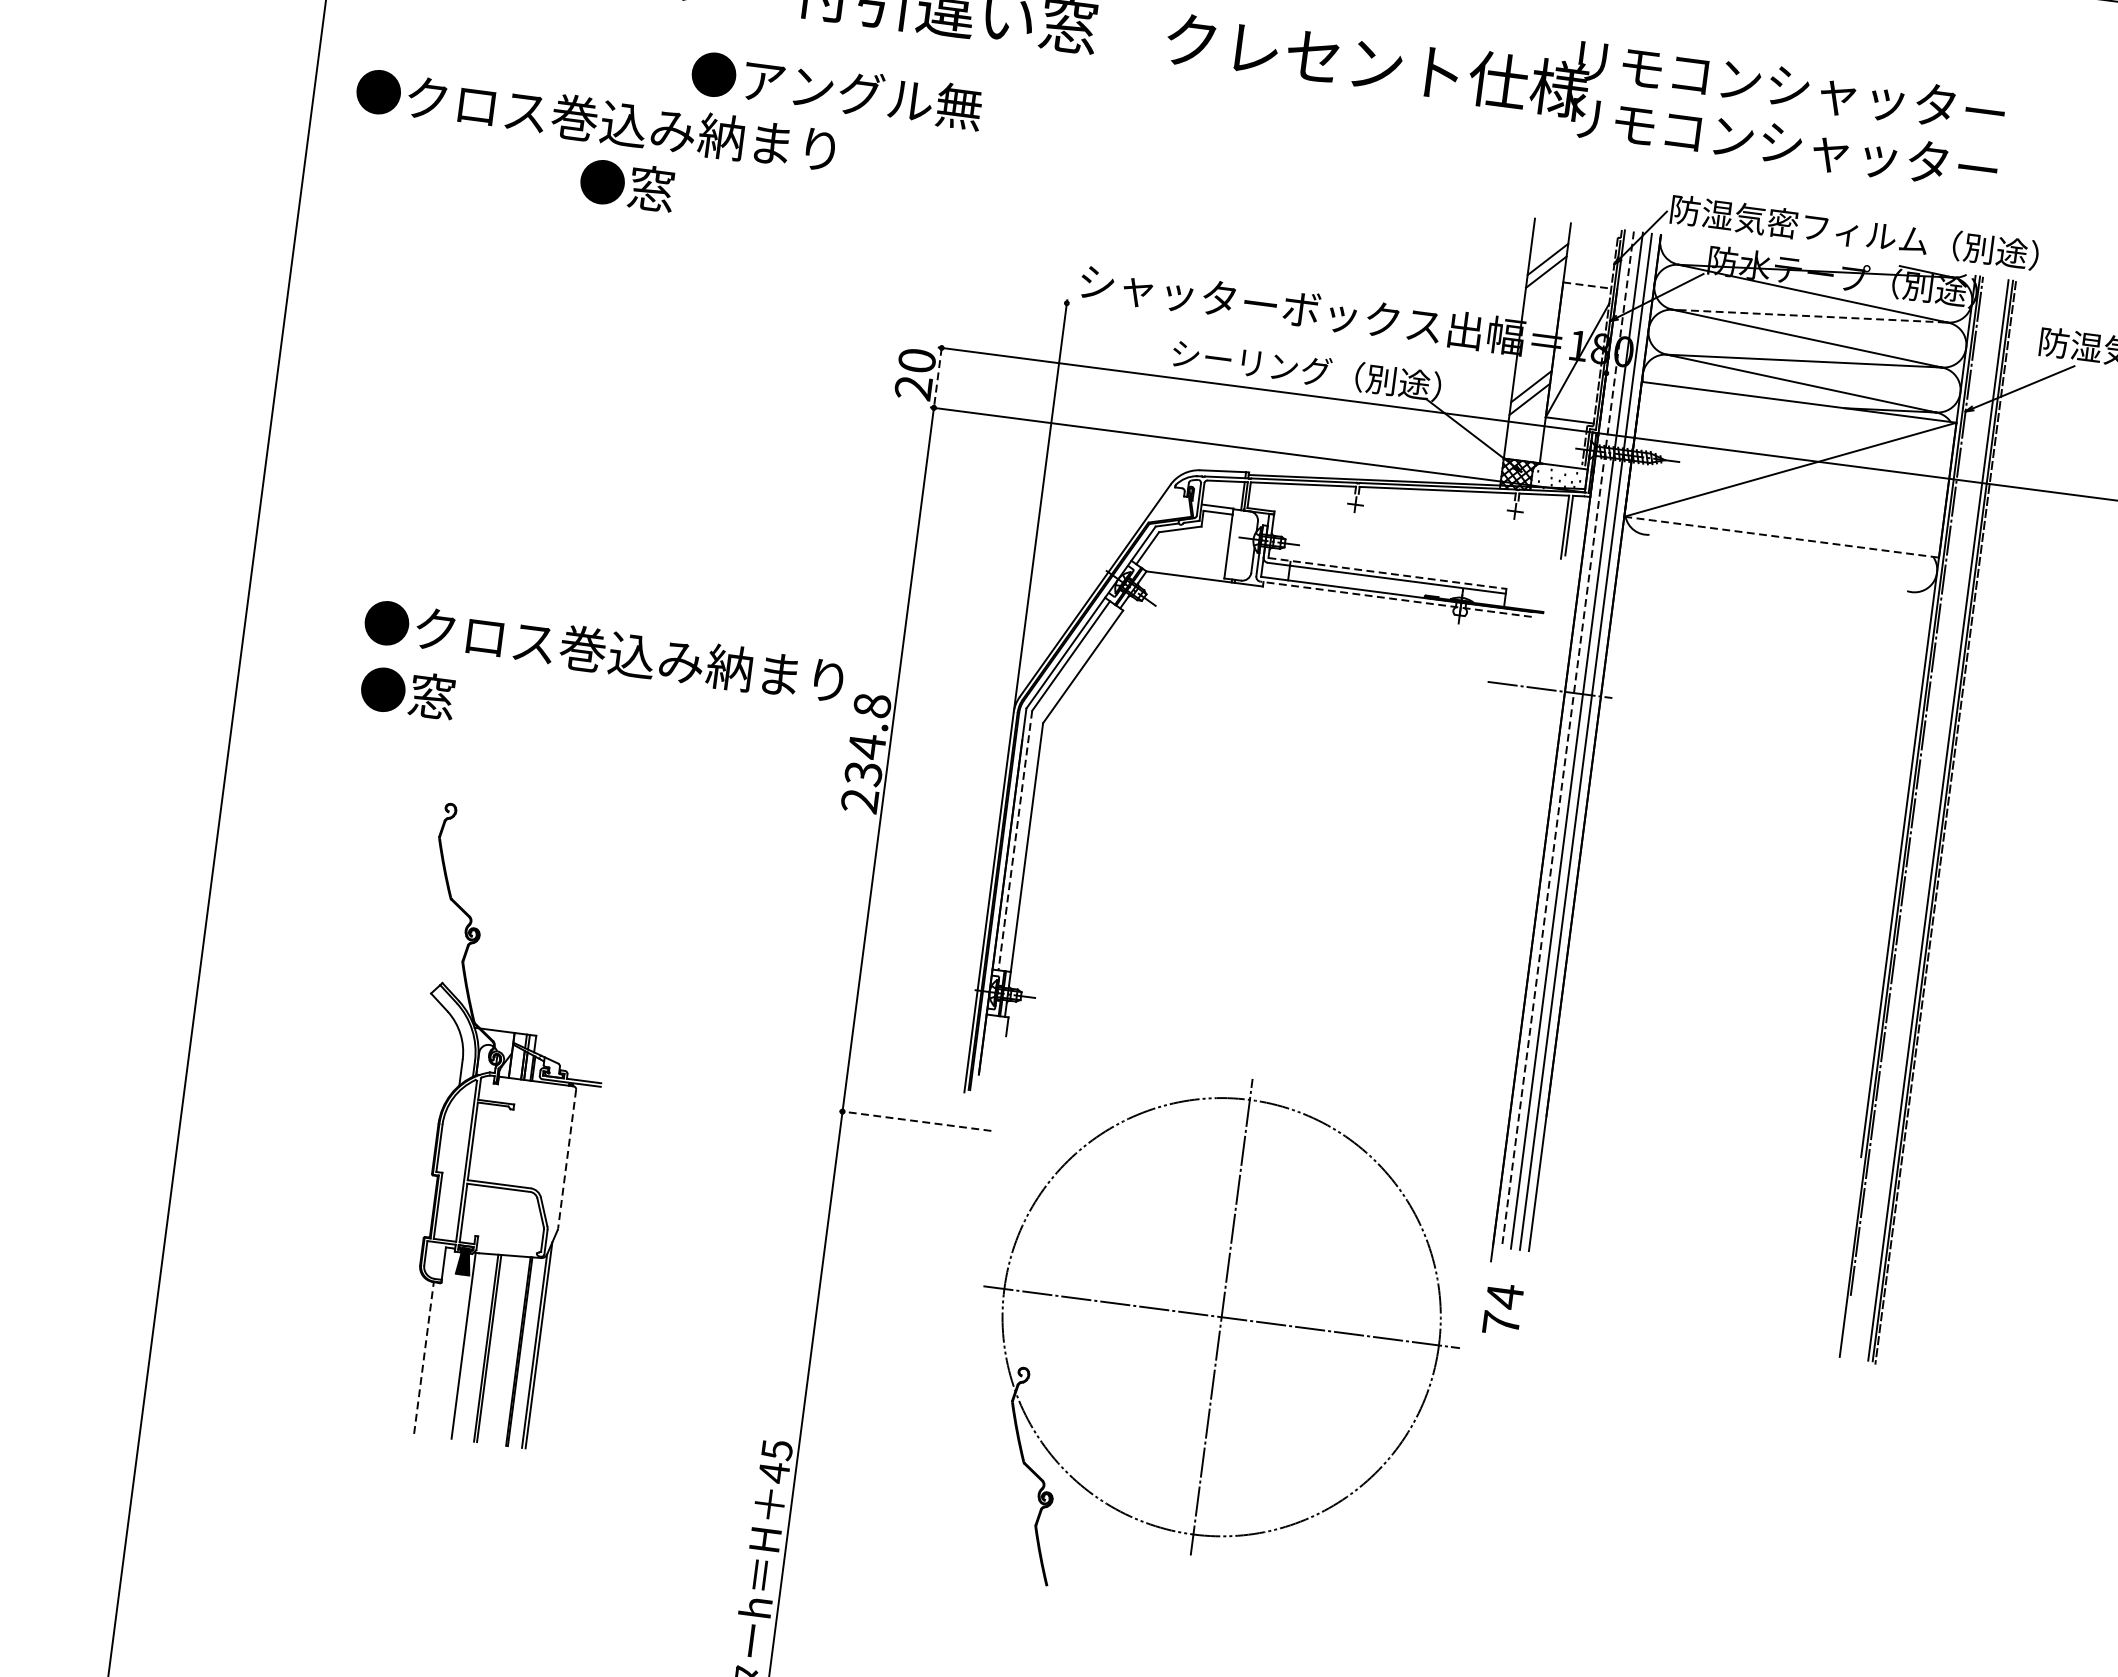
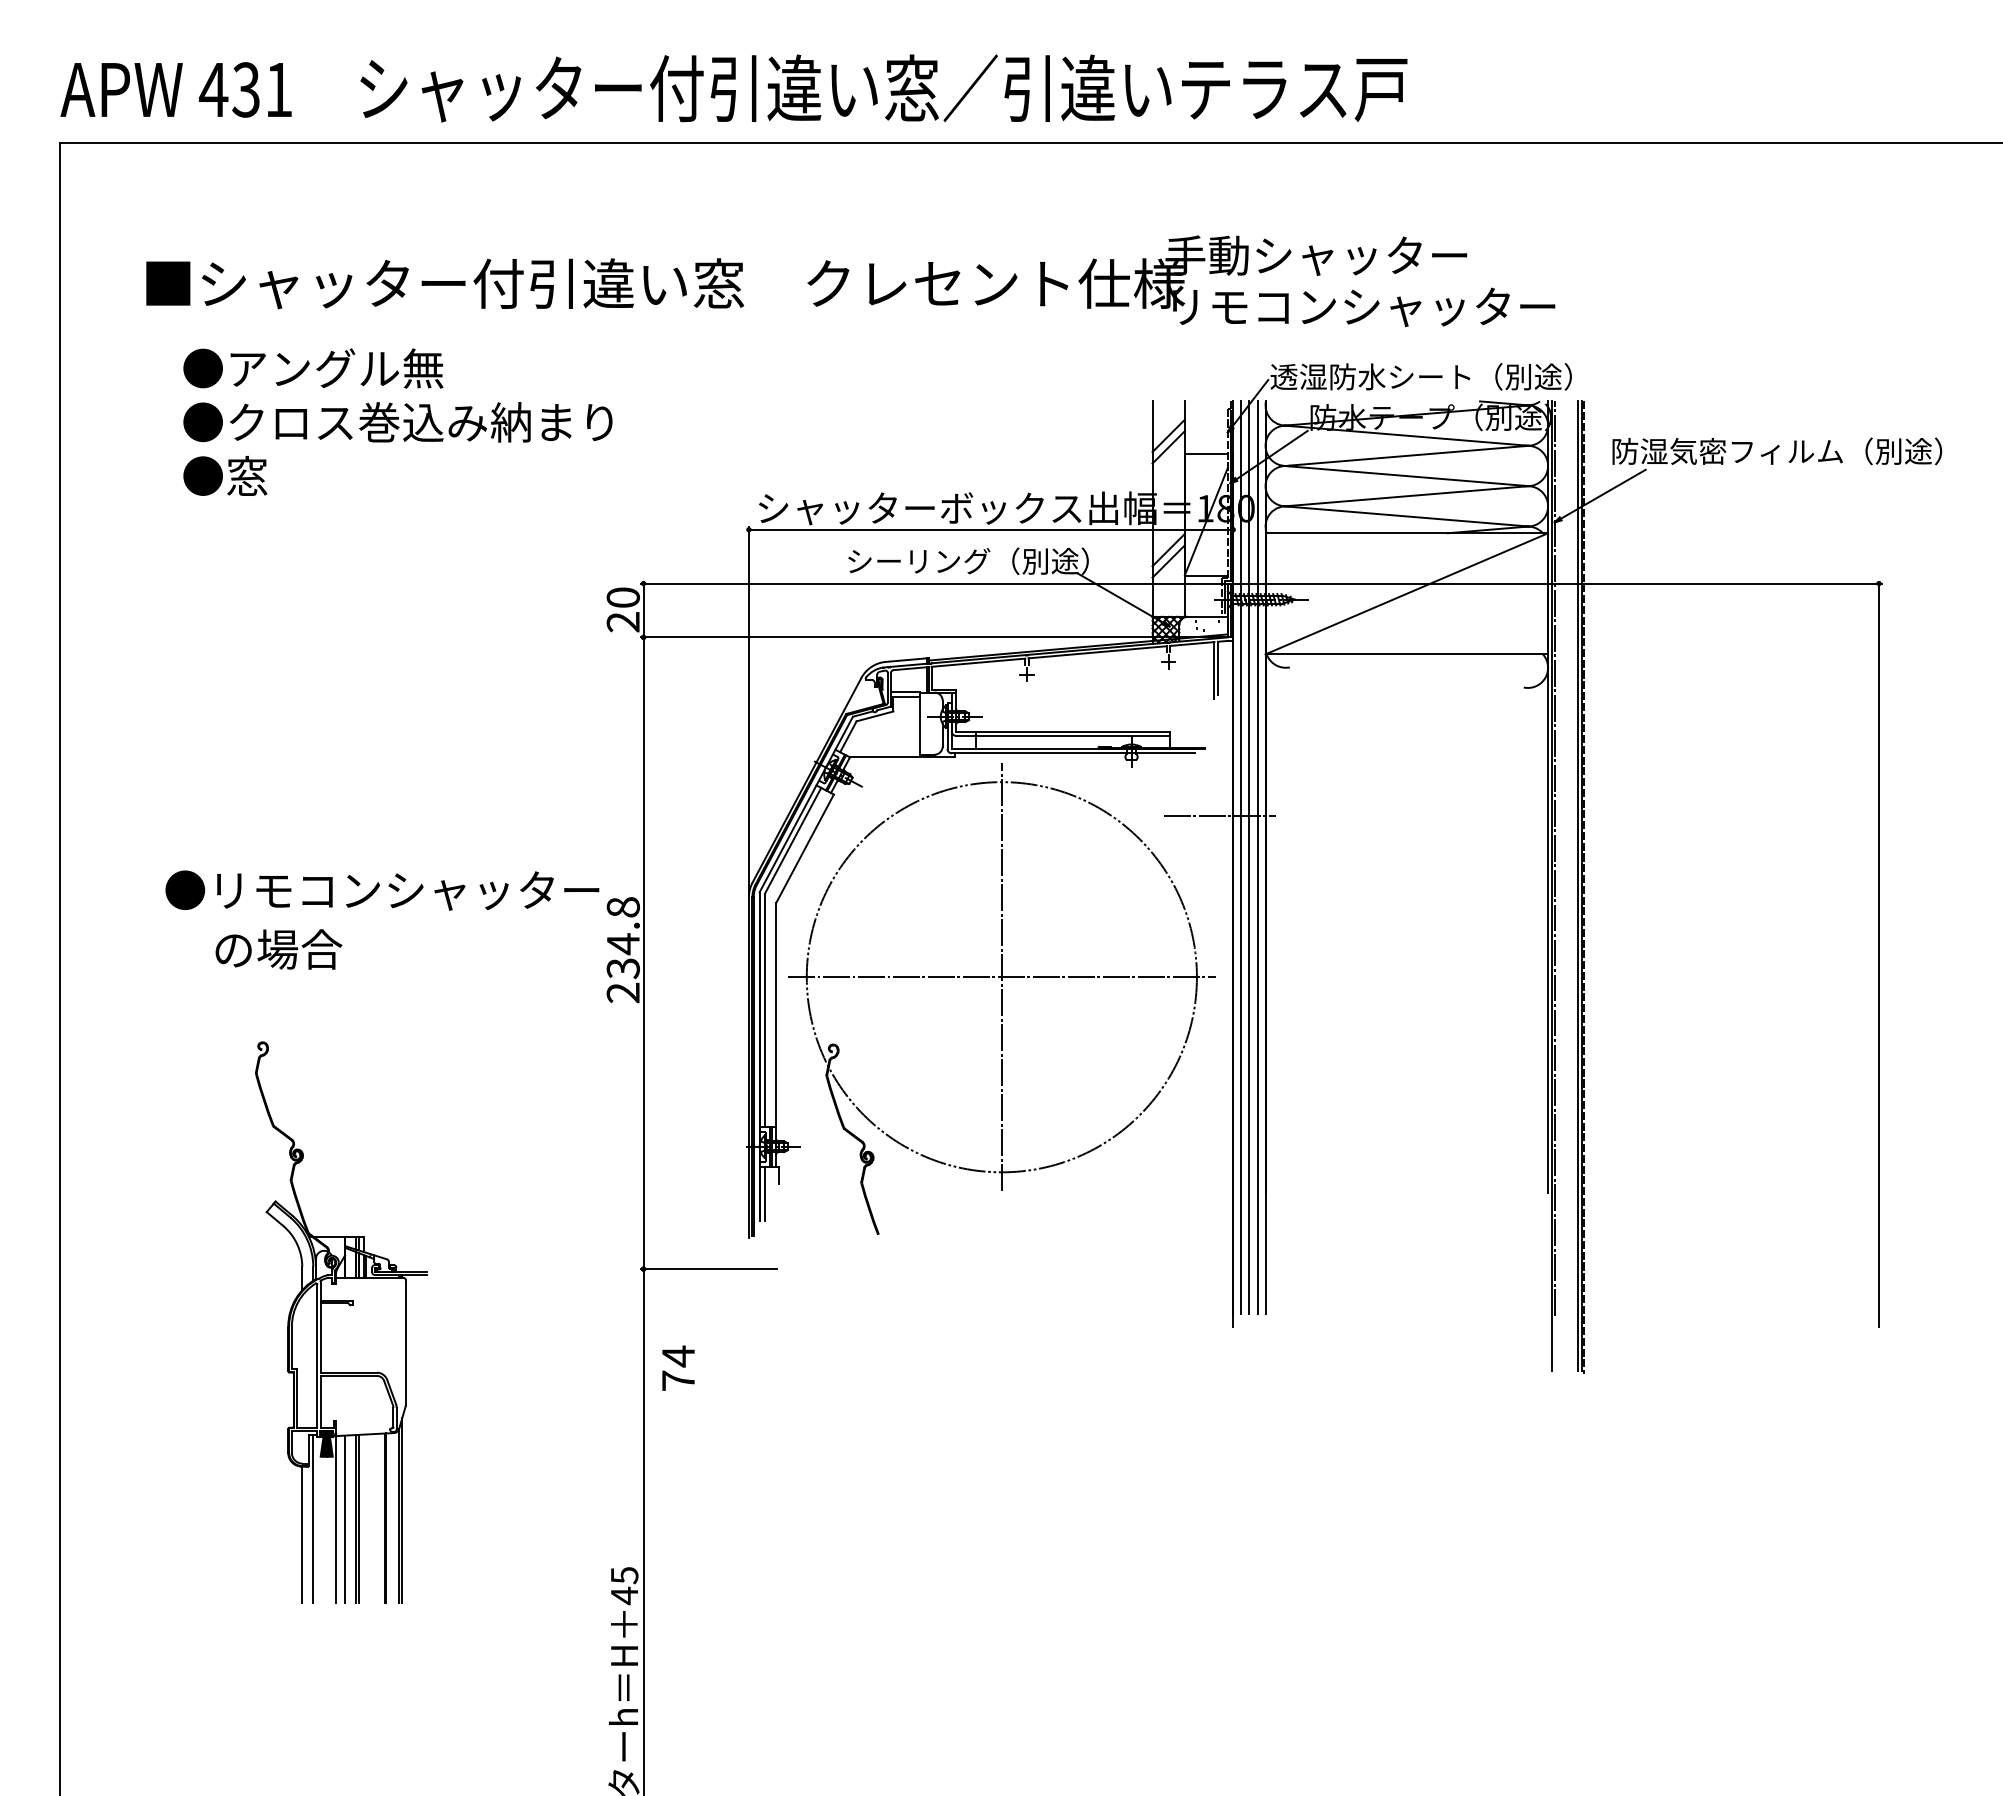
text: (1787, 86) -> (1360, 255), リモコンシャッター -> 手動シャッター
text: (836, 90) -> (313, 368), moved
text: (595, 120) -> (397, 422), moved
text: (627, 184) -> (225, 475), moved
text: (1853, 231) -> (1435, 376), 防湿気密フィルム（別途） -> 透湿防水シート（別途）
line: (1587, 285) -> (1206, 454), dashed -> solid
line: (1813, 316) -> (1409, 455), dashed -> solid
line: (1335, 337) -> (990, 529), added
line: (937, 377) -> (643, 610), dashed -> solid
line: (1782, 537) -> (1407, 654), dashed -> solid
line: (1386, 573) -> (1062, 731), dashed -> solid
line: (1396, 599) -> (1073, 753), dashed -> solid
text: (632, 655) -> (405, 890), ●クロス巻込み納まり -> ●リモコンシャッター
text: (457, 699) -> (256, 949), ●窓 -> の場合
line: (1567, 740) -> (1241, 858), dashed -> solid
line: (1015, 841) -> (765, 1010), dashed -> solid
line: (989, 1044) -> (765, 1193), added
line: (914, 1121) -> (708, 1269), dashed -> solid
line: (566, 1159) -> (405, 1343), dashed -> solid
text: (1503, 1308) -> (678, 1367), moved
part: (1218, 1340) -> (1001, 998), moved
line: (438, 1341) -> (313, 1518), added
line: (474, 1346) -> (345, 1518), added
line: (424, 1357) -> (302, 1534), dashed -> solid

